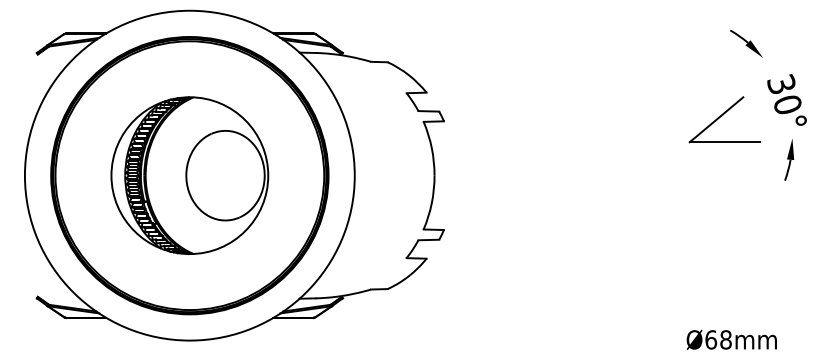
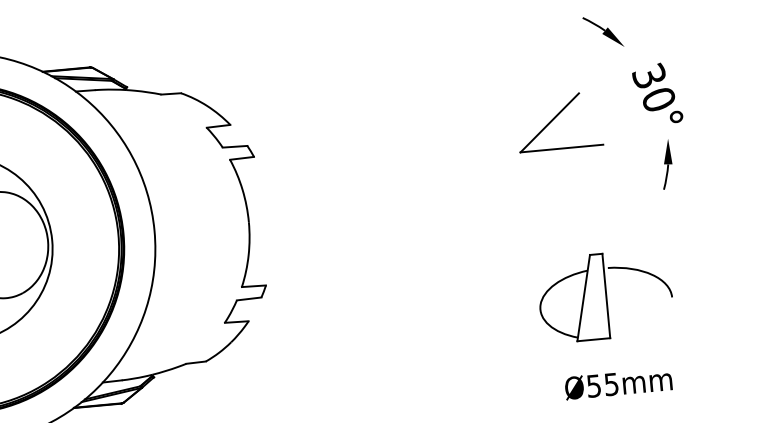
part: (724, 119) -> (559, 121), moved
part: (727, 264) -> (605, 295), added
text: (718, 339) -> (602, 384), Ø68mm -> Ø55mm

